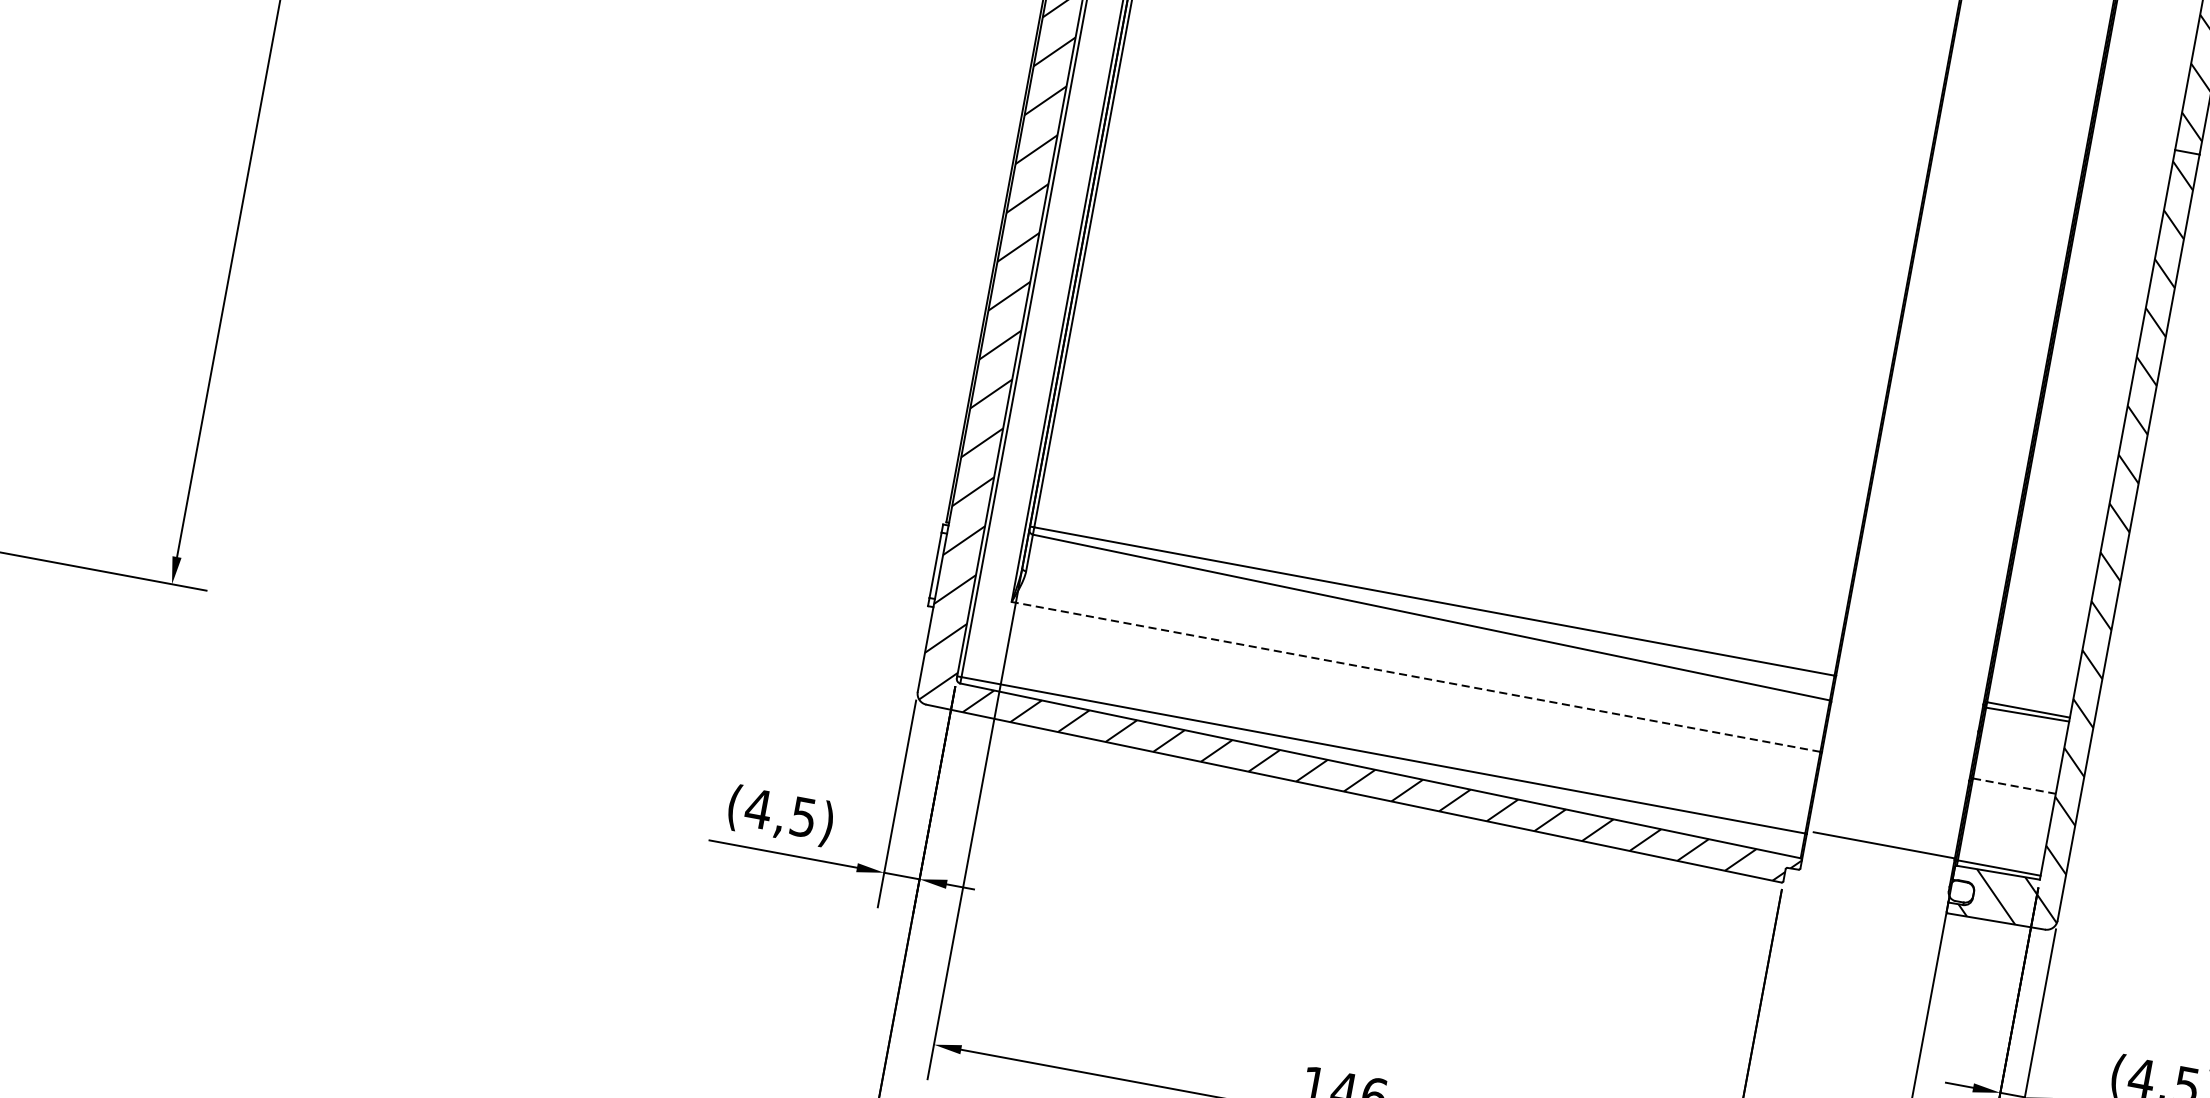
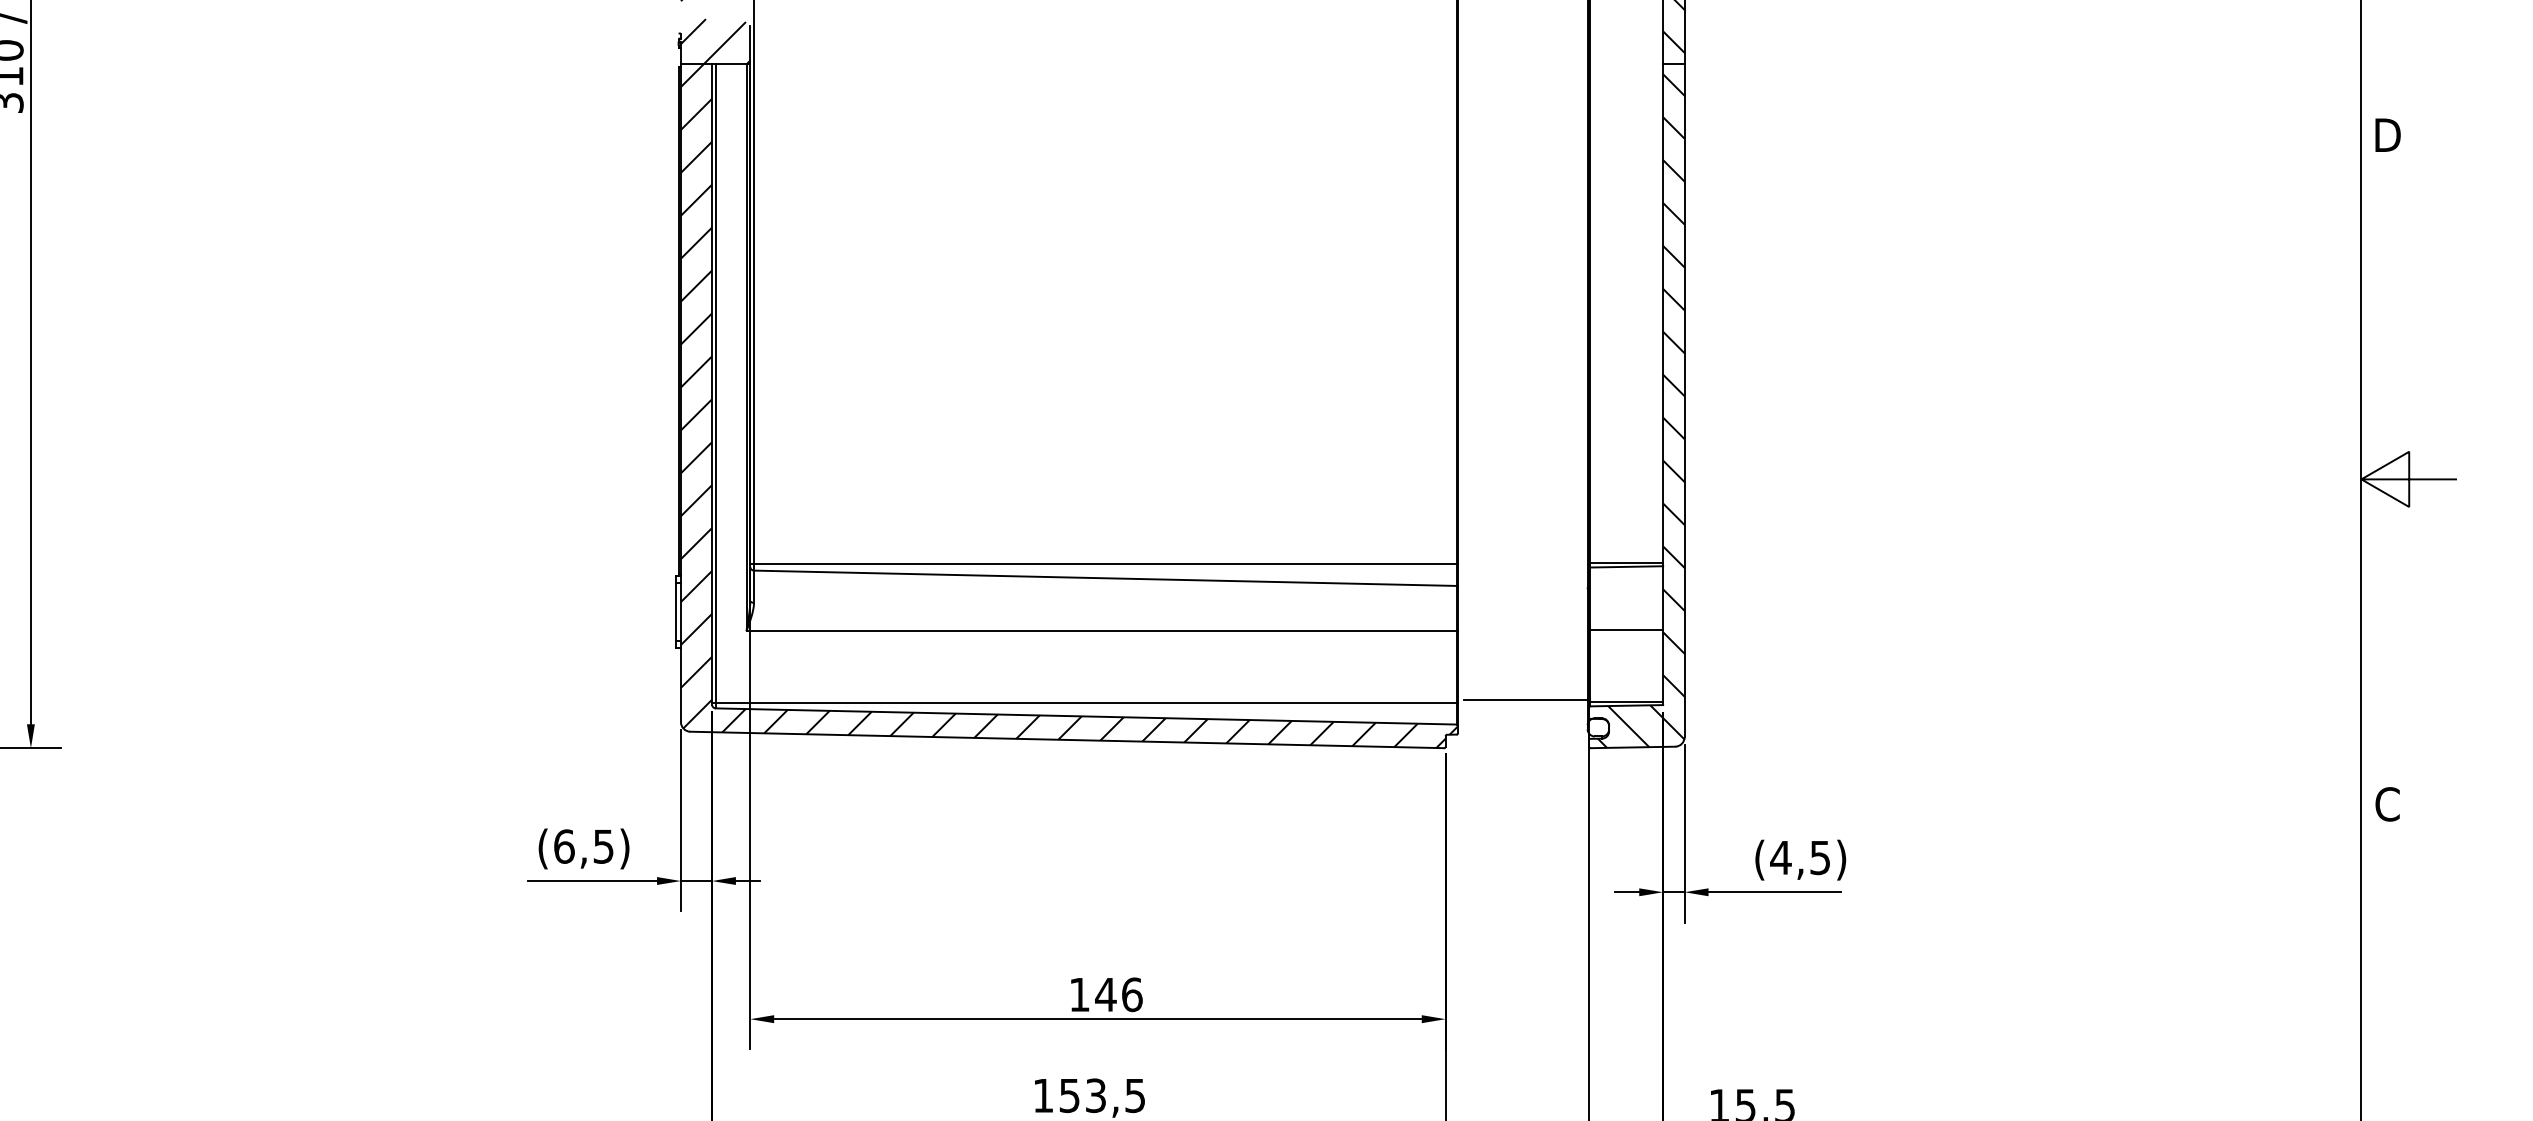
line: (1415, 677) -> (1101, 631), dashed -> solid
line: (2015, 786) -> (1627, 629), dashed -> solid
text: (758, 808) -> (564, 846), (4,5) -> (6,5)

